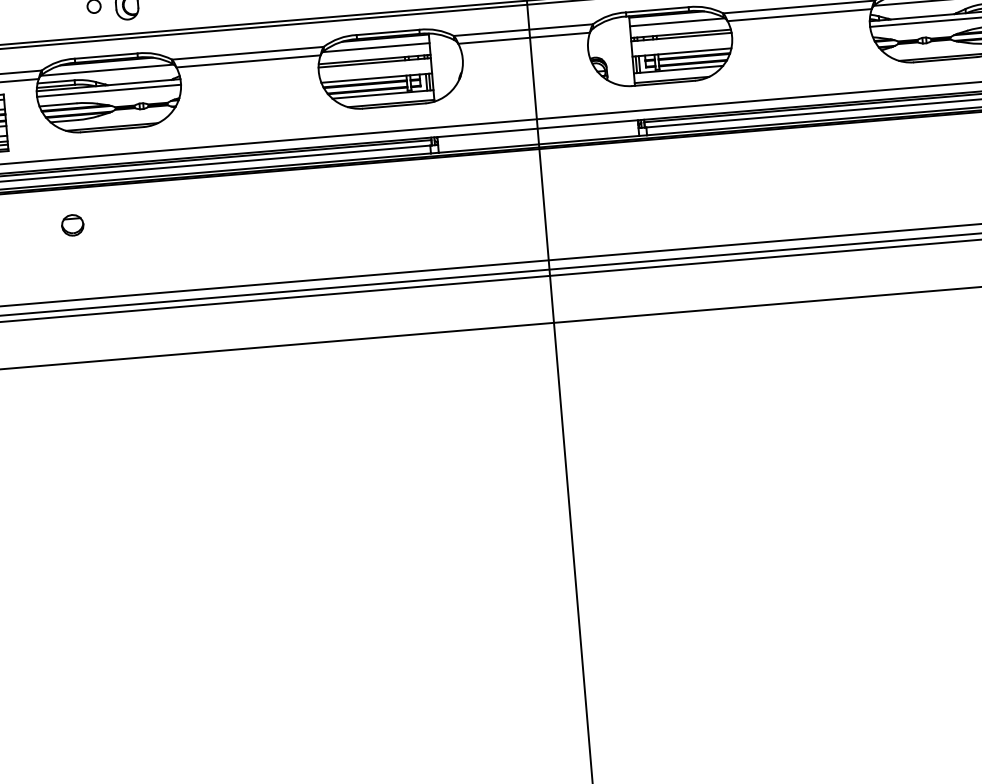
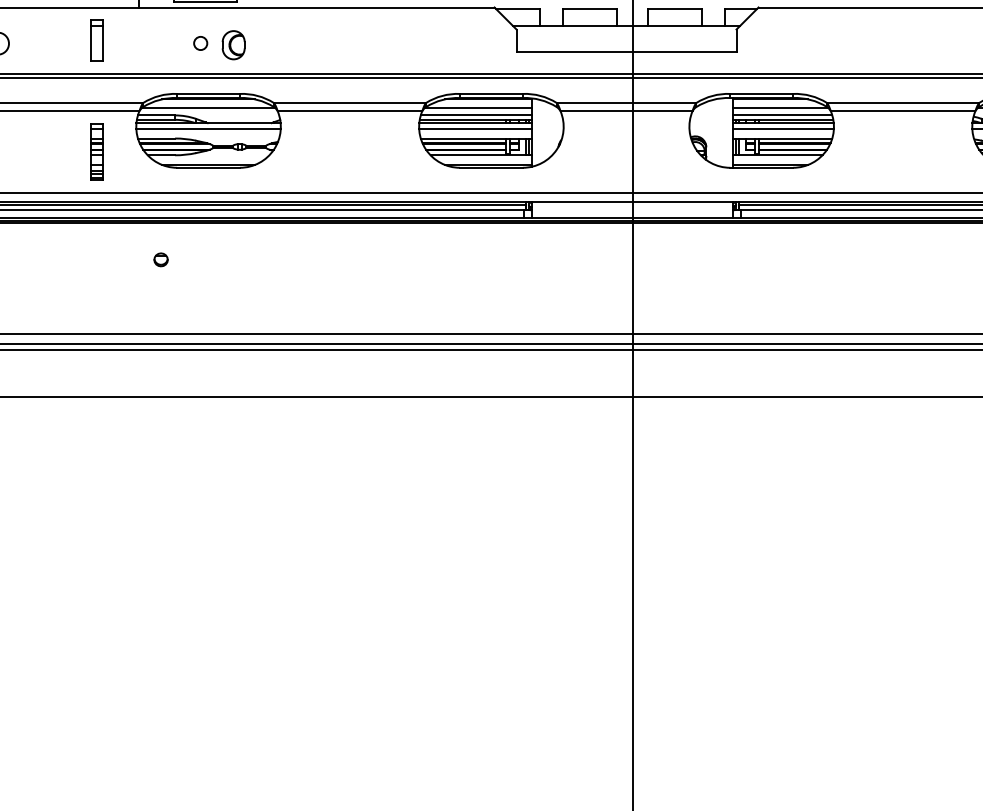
line: (679, 29) -> (782, 115), added
line: (681, 42) -> (783, 128), added
line: (373, 55) -> (475, 115), added
line: (375, 68) -> (475, 128), added
part: (72, 225) -> (160, 259), size x0.62

